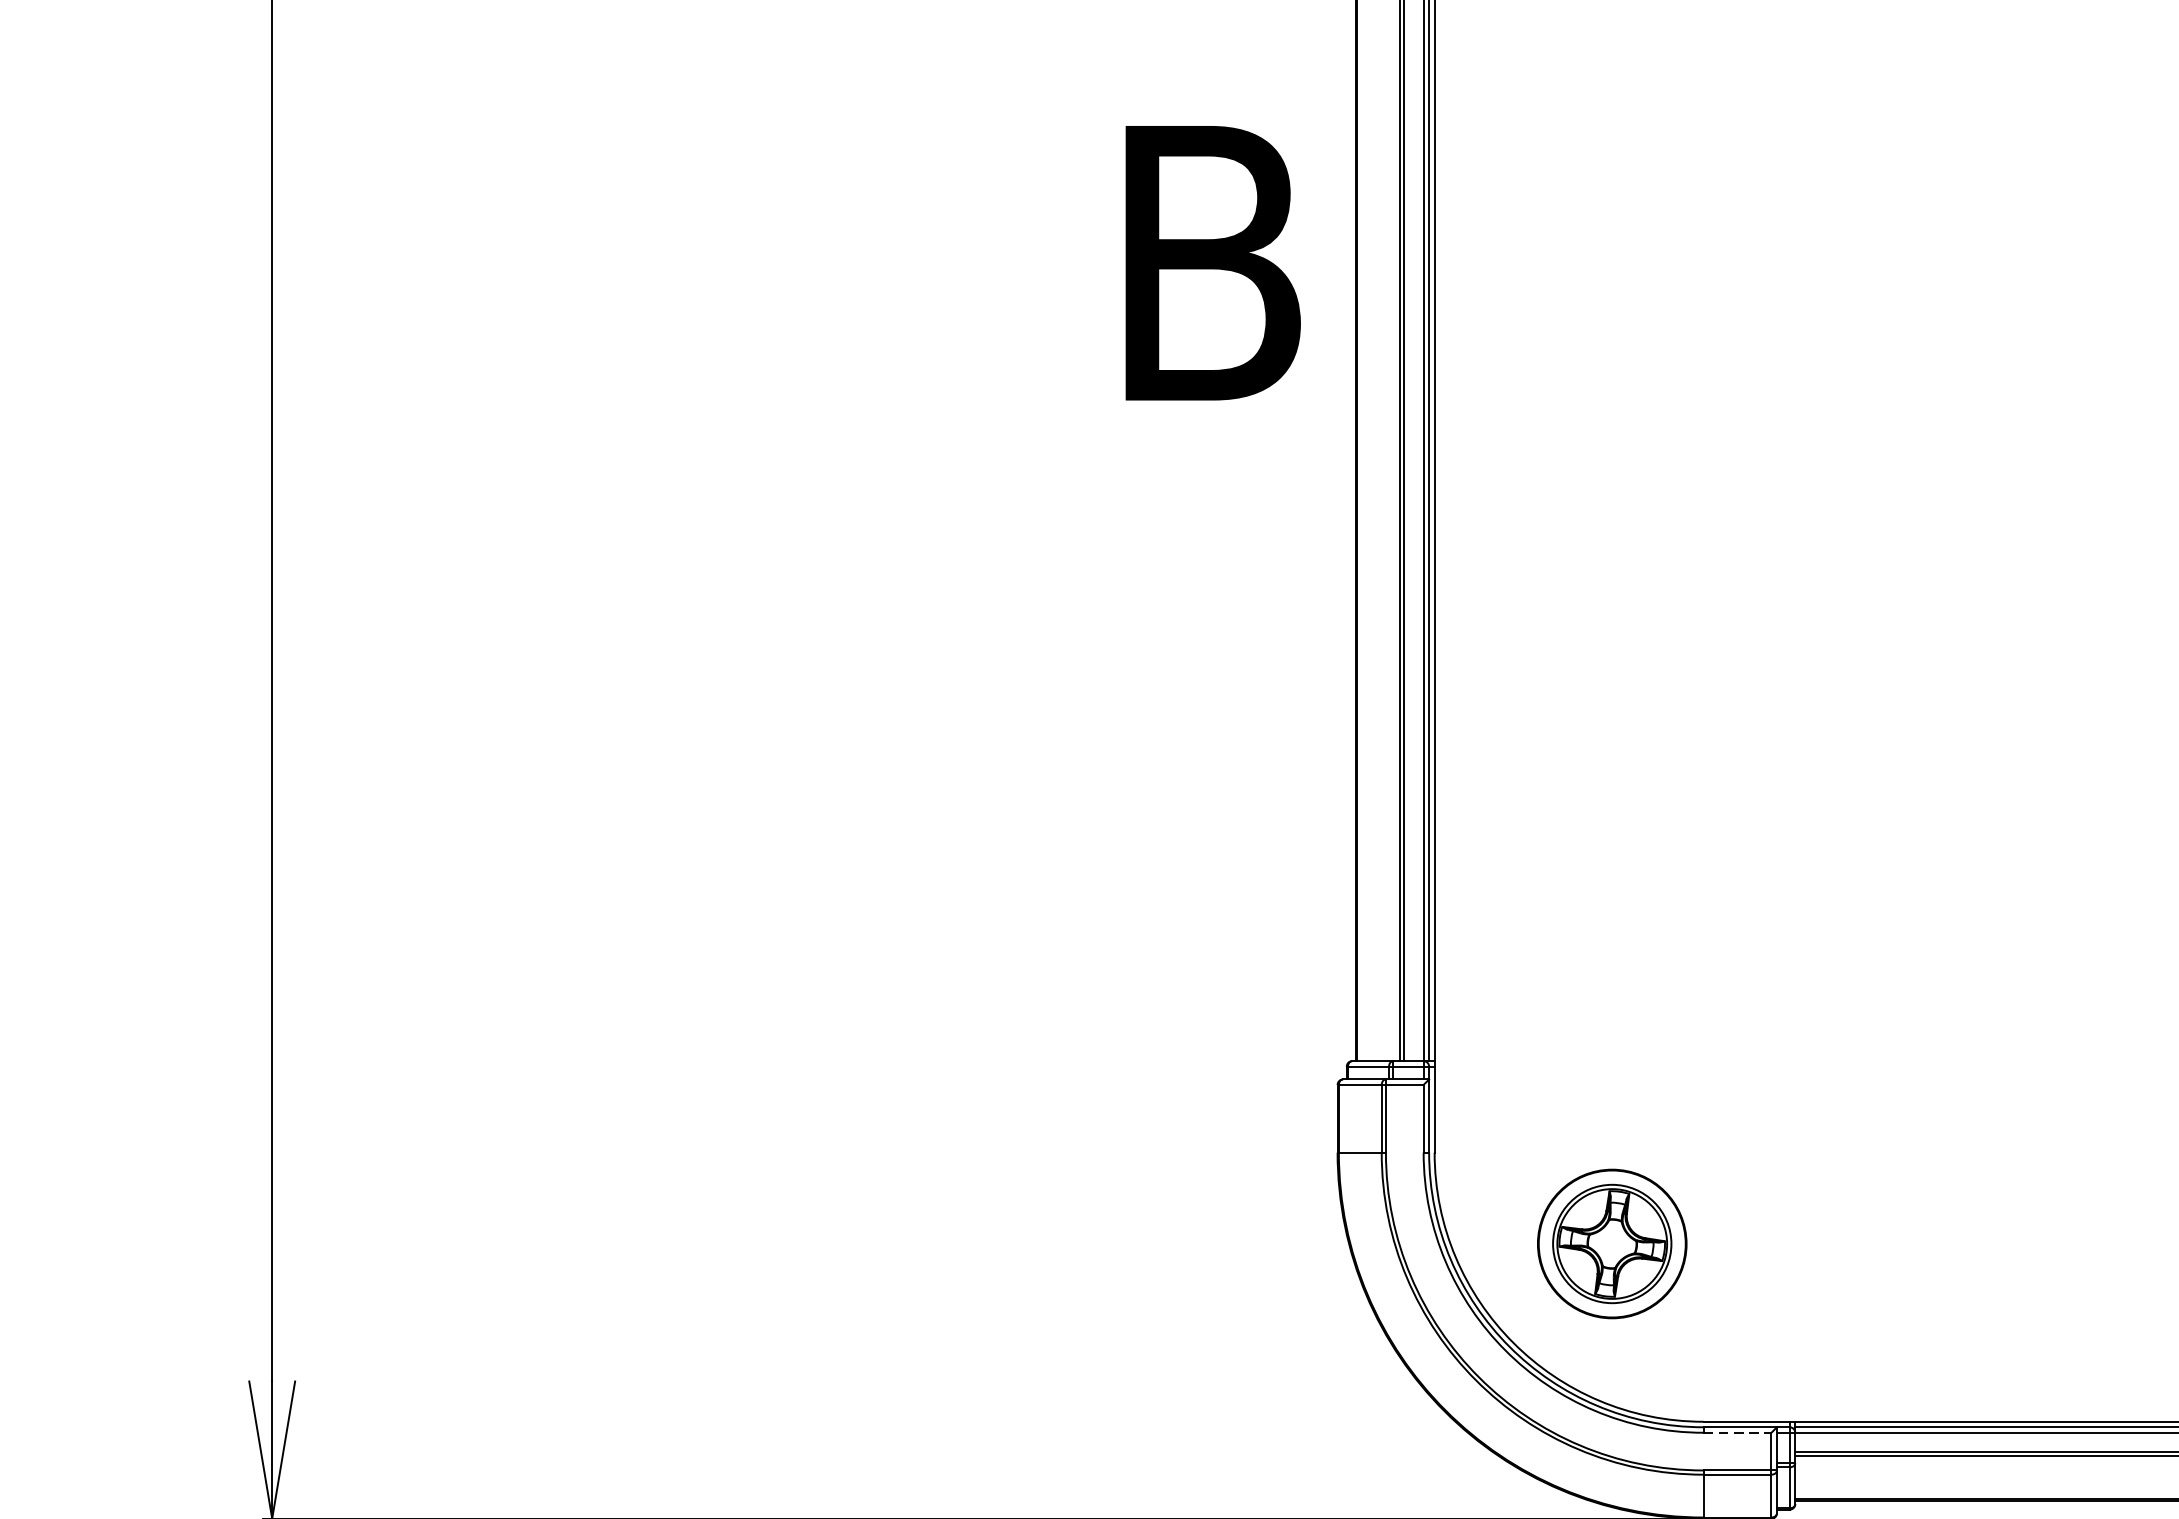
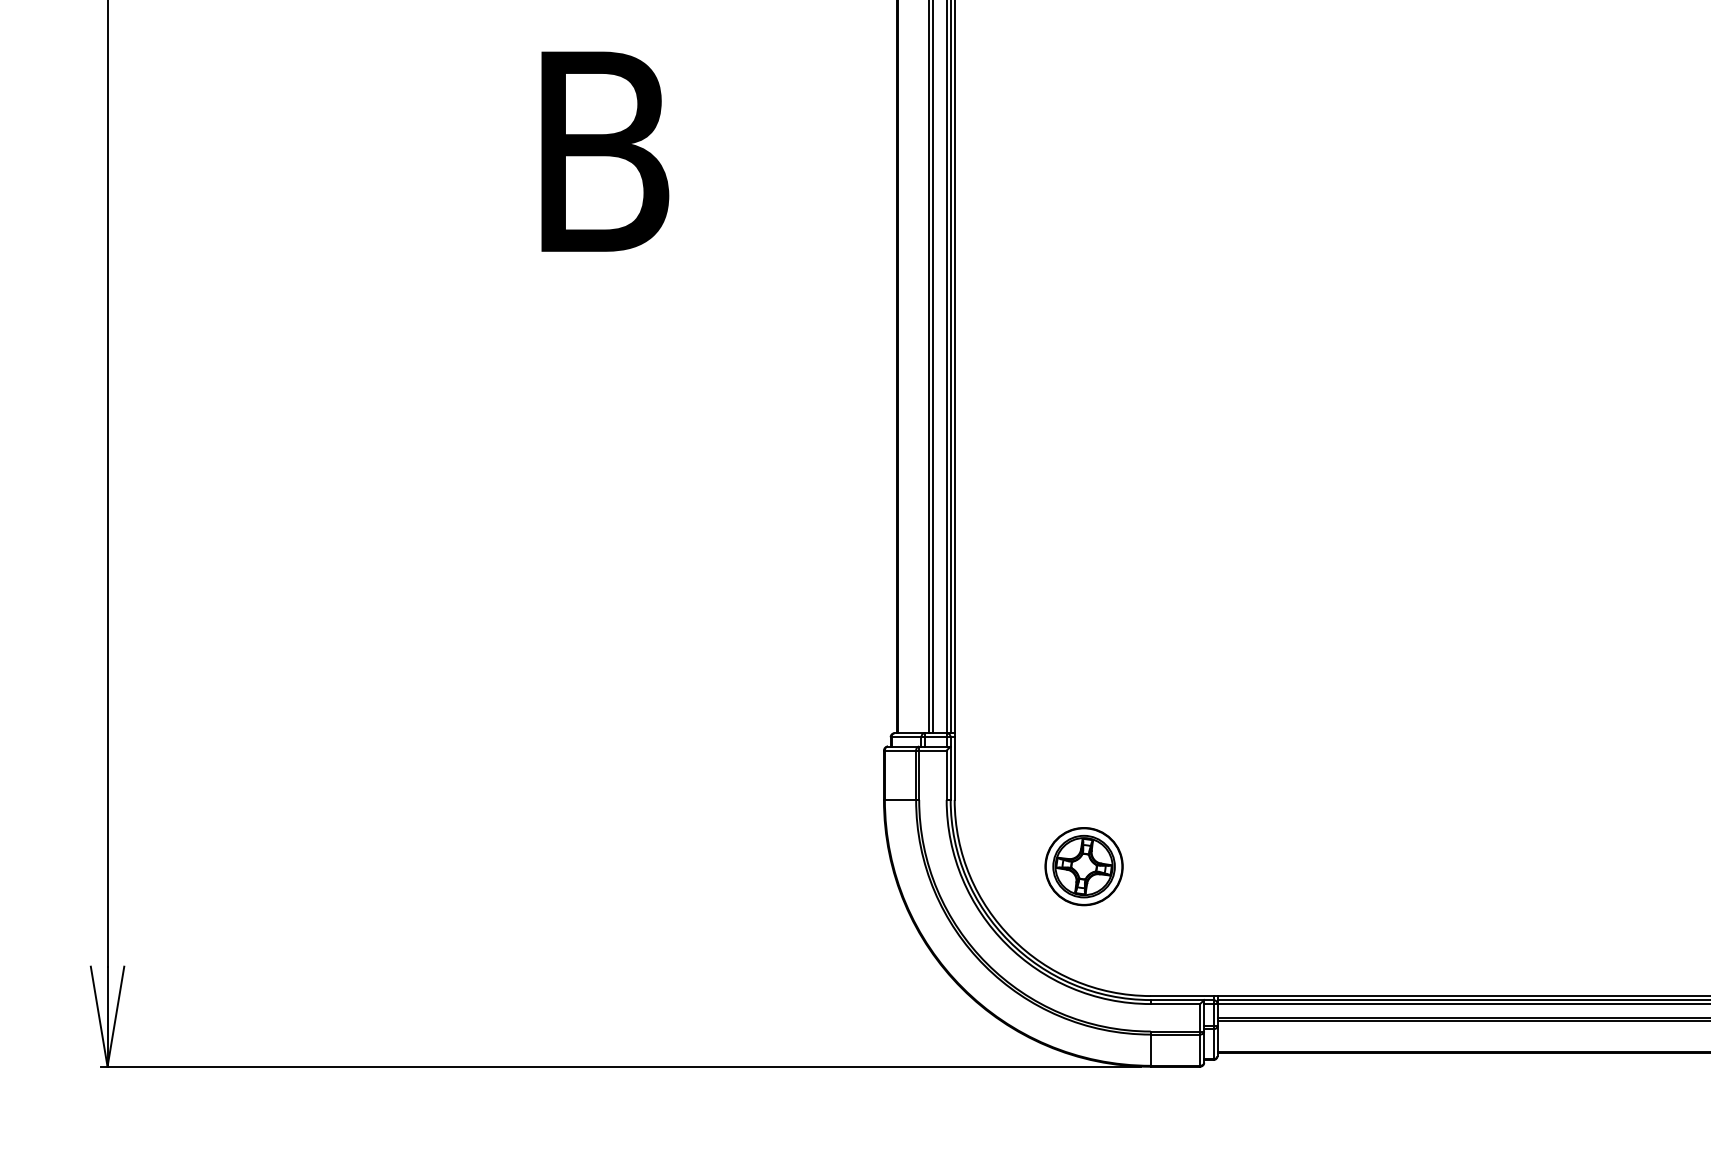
text: (1213, 262) -> (605, 151), moved
part: (1611, 1244) -> (1083, 866), size x0.71
line: (1737, 1433) -> (1175, 1004), dashed -> solid

